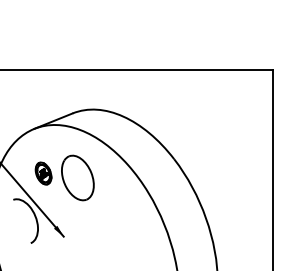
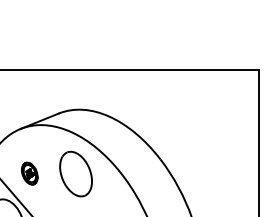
part: (77, 177) -> (75, 173), moved

